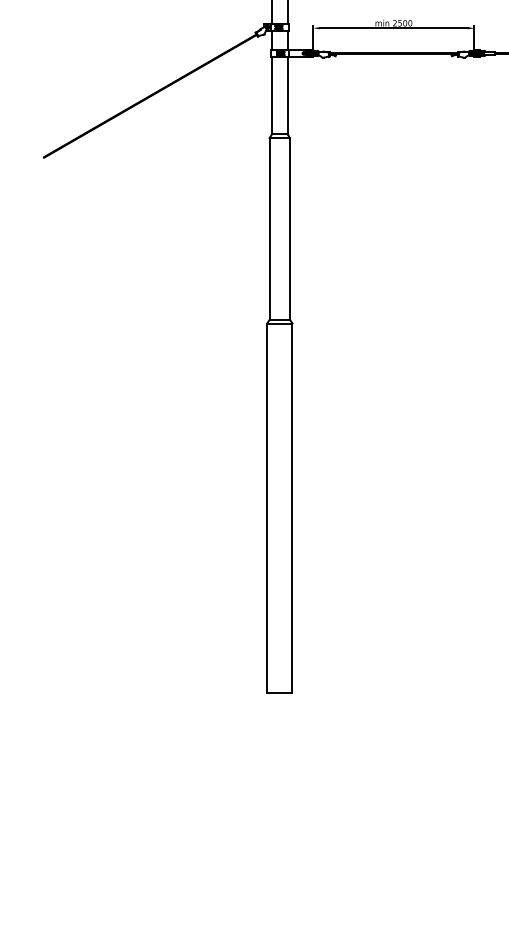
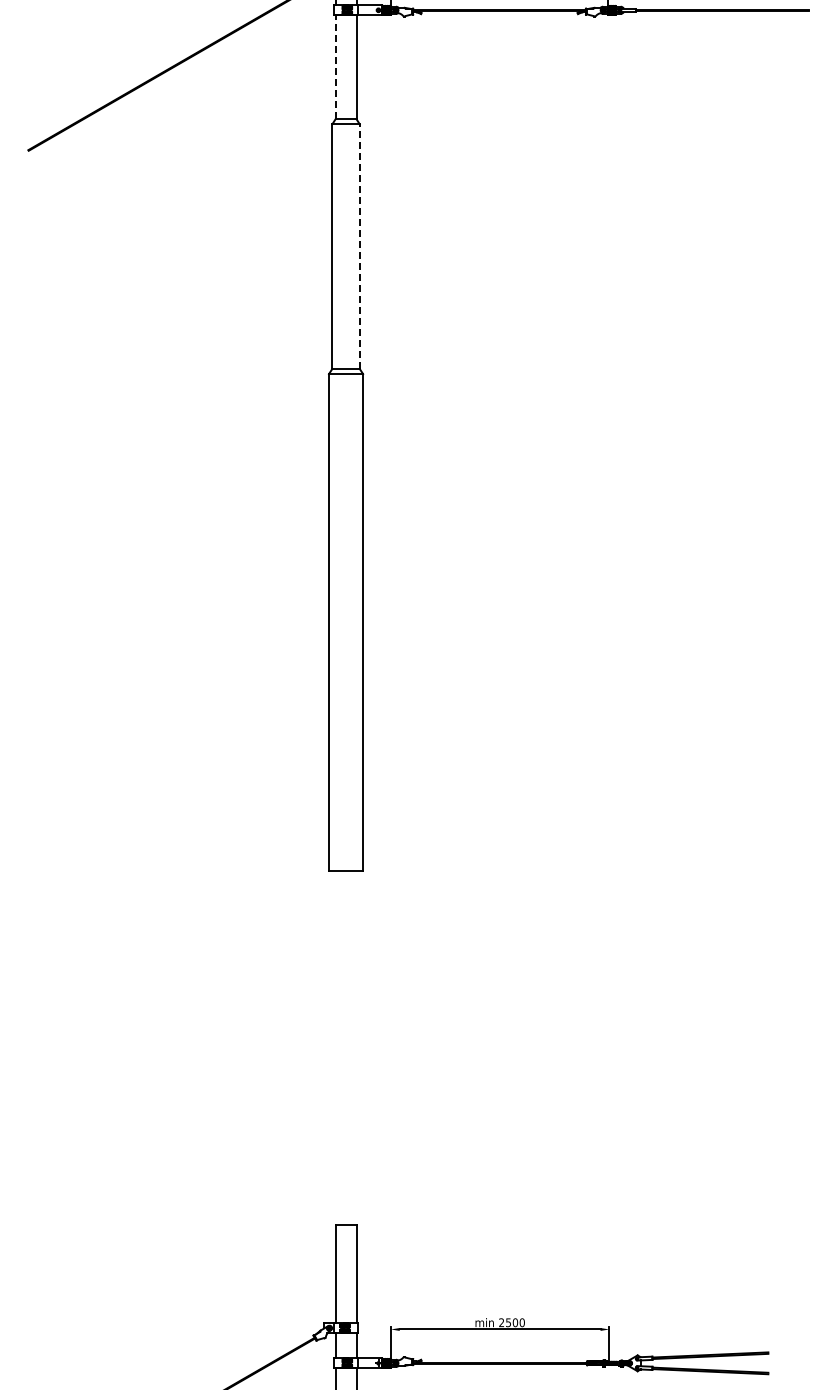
line: (271, 95) -> (335, 67), solid -> dashed
line: (289, 228) -> (359, 246), solid -> dashed

